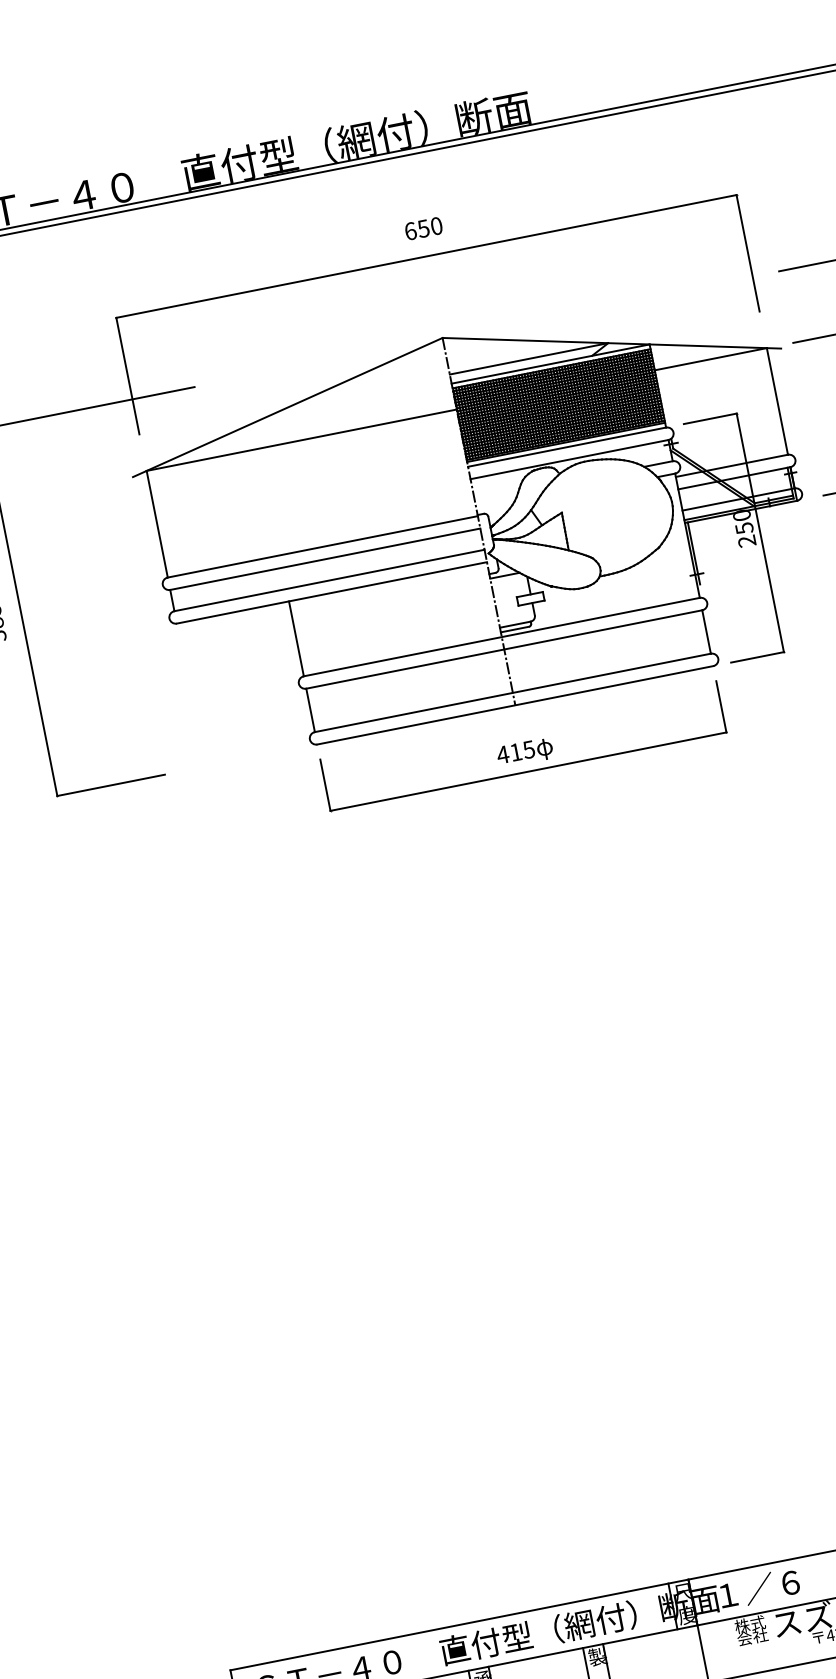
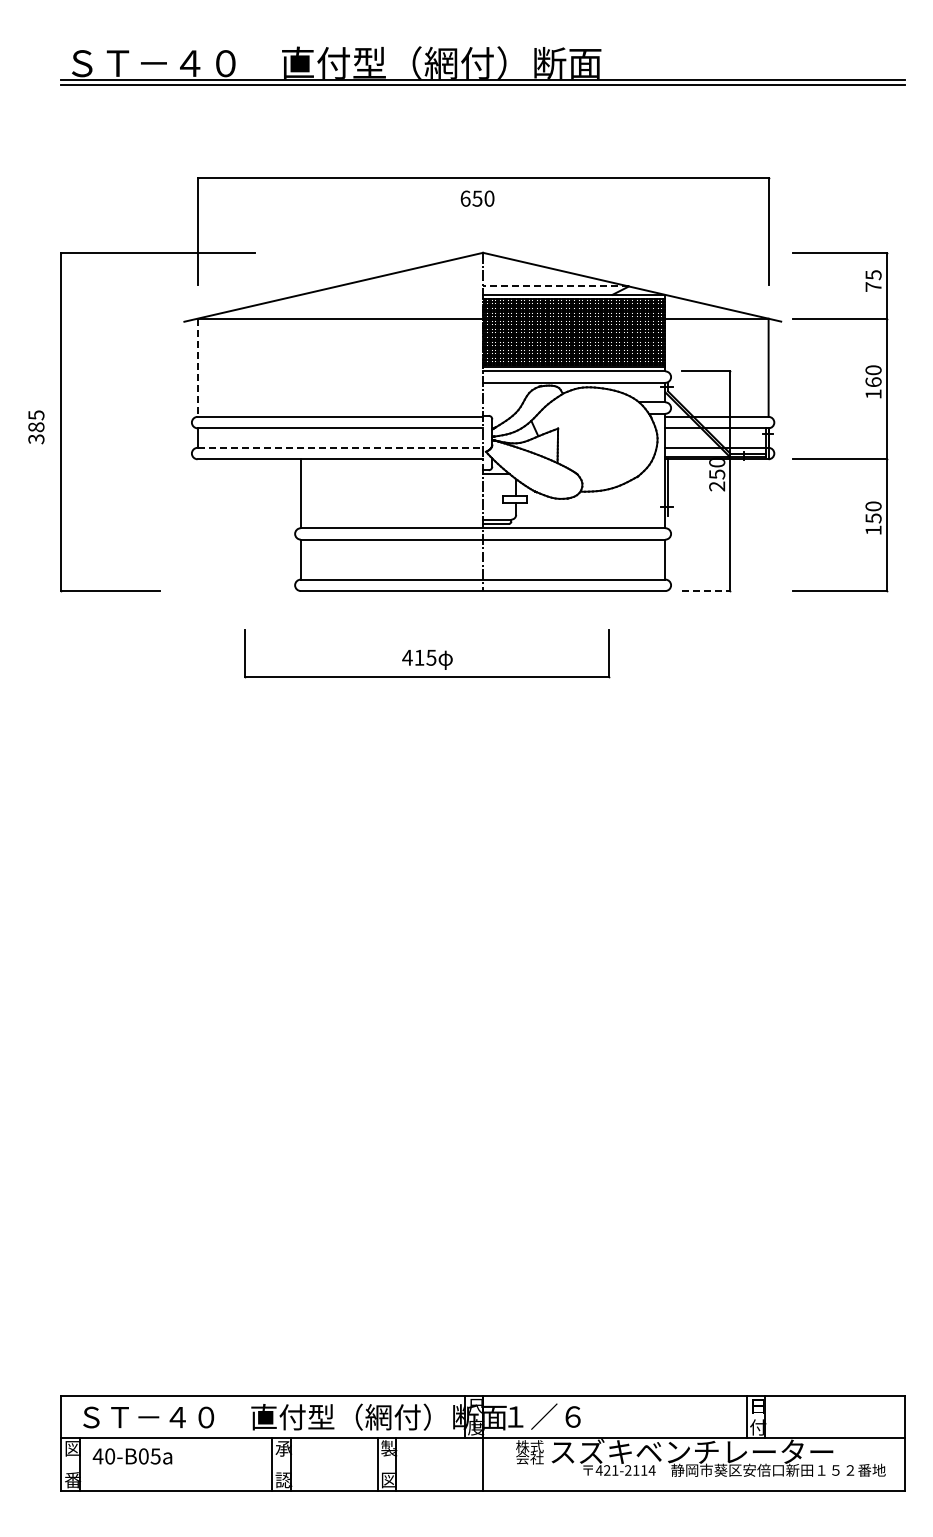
text: (423, 228) -> (477, 198), moved
line: (529, 358) -> (556, 286), solid -> dashed
line: (157, 525) -> (197, 368), solid -> dashed
line: (329, 580) -> (340, 447), solid -> dashed
line: (758, 657) -> (706, 591), solid -> dashed
part: (523, 745) -> (427, 653), moved

